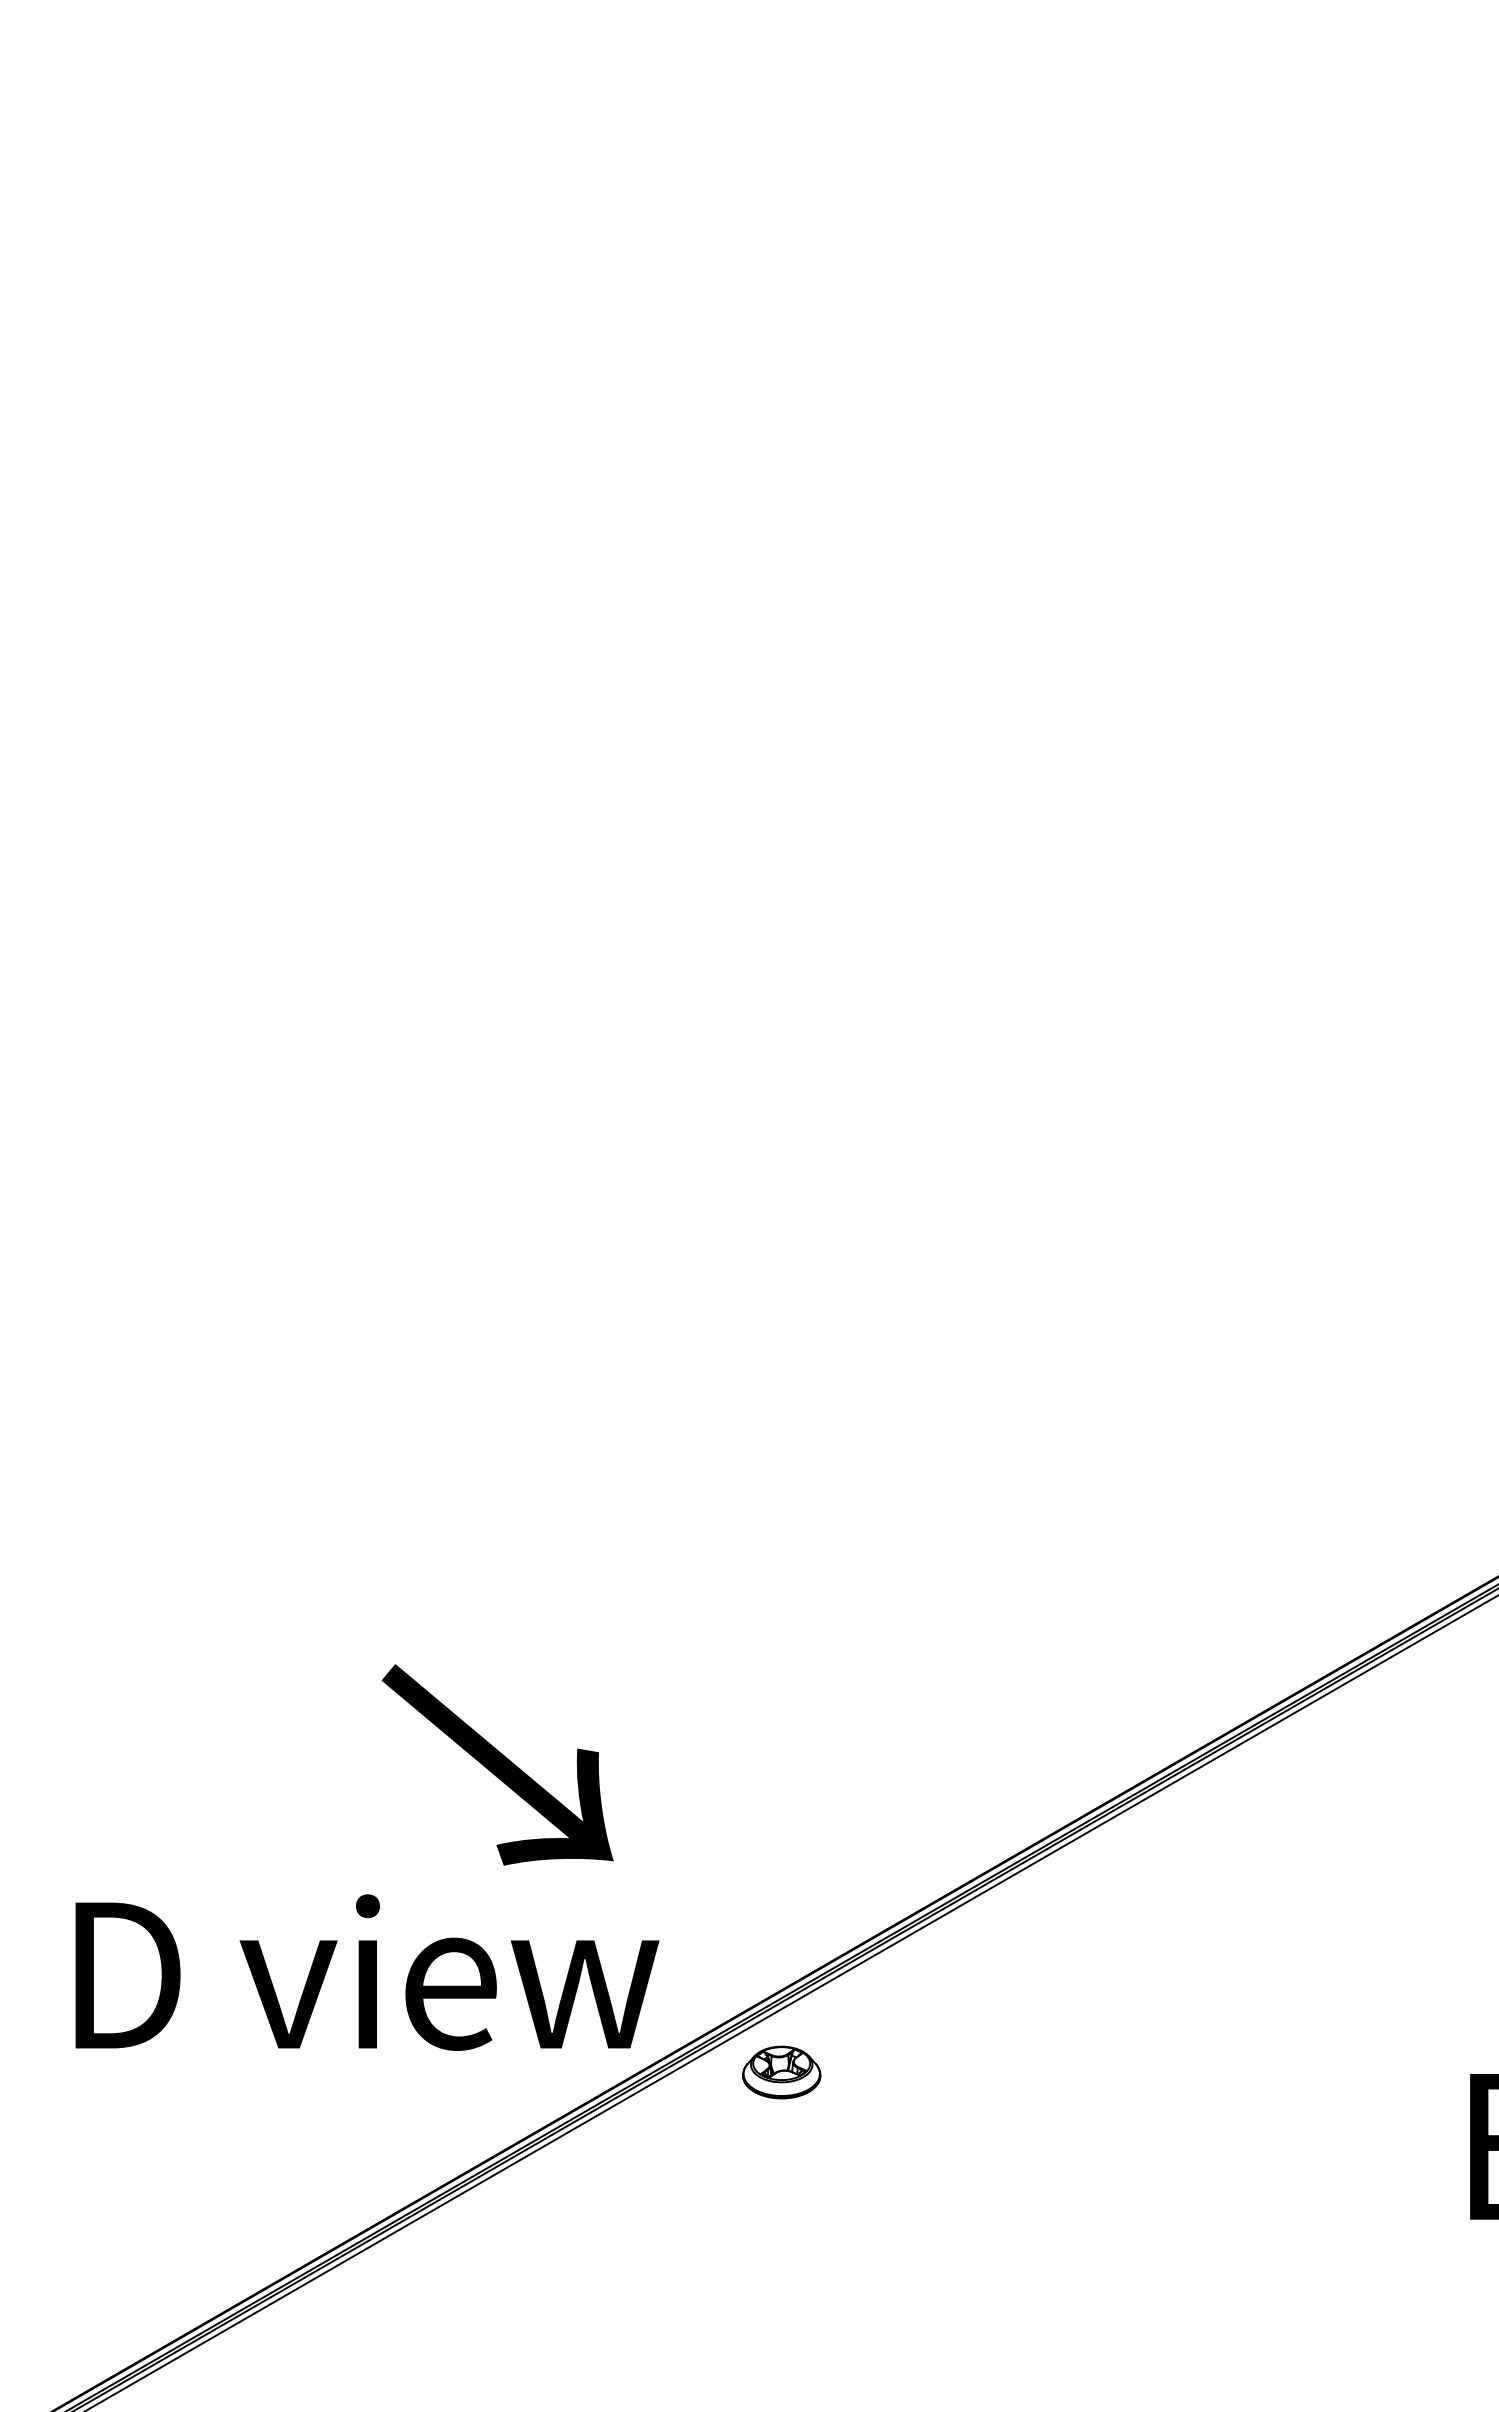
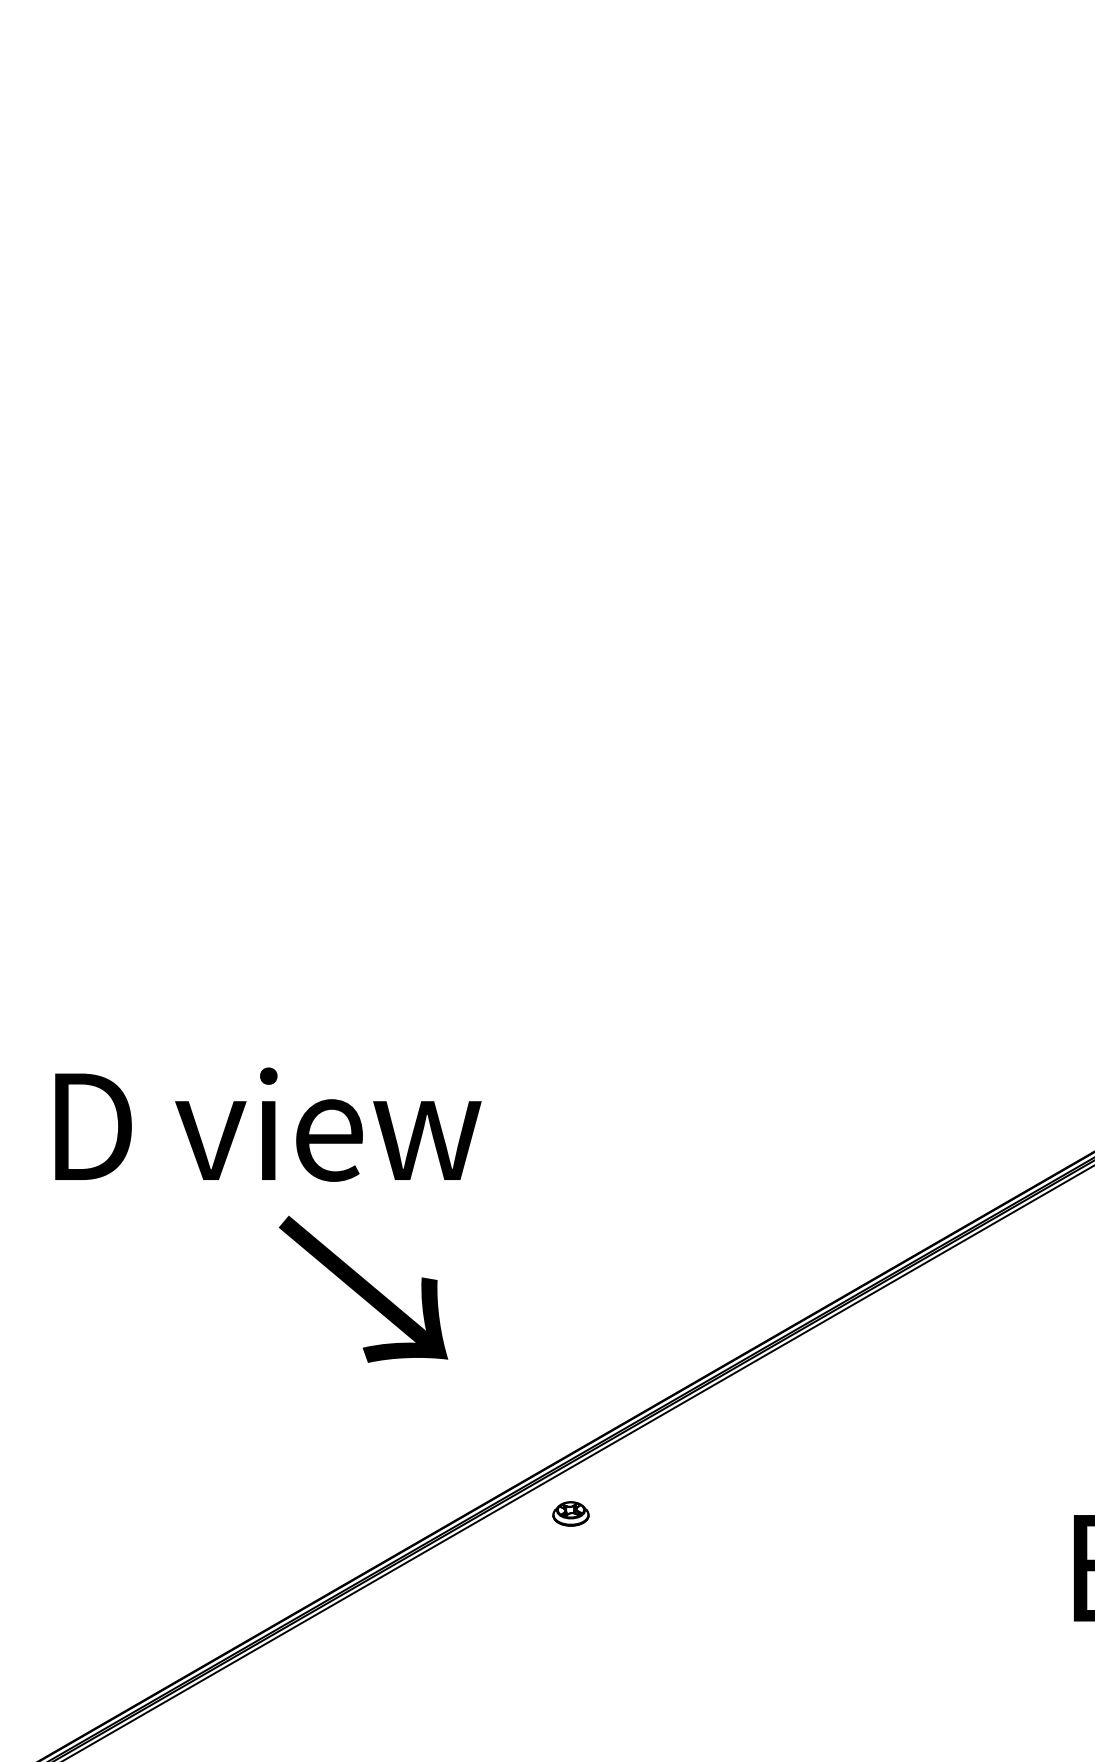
text: (367, 1972) -> (268, 1124), moved
part: (781, 2072) -> (570, 1513), size x0.62

